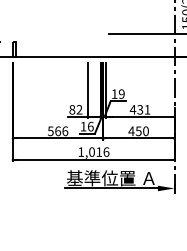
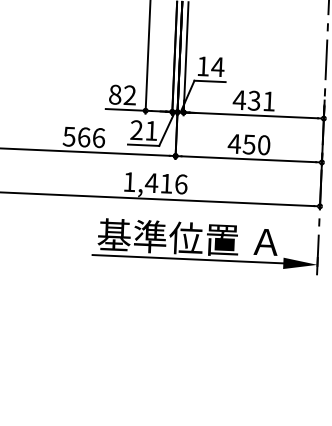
text: (121, 93) -> (217, 65), 19 -> 14
text: (86, 126) -> (142, 130), 16 -> 21
text: (91, 151) -> (150, 181), 1,016 -> 1,416

